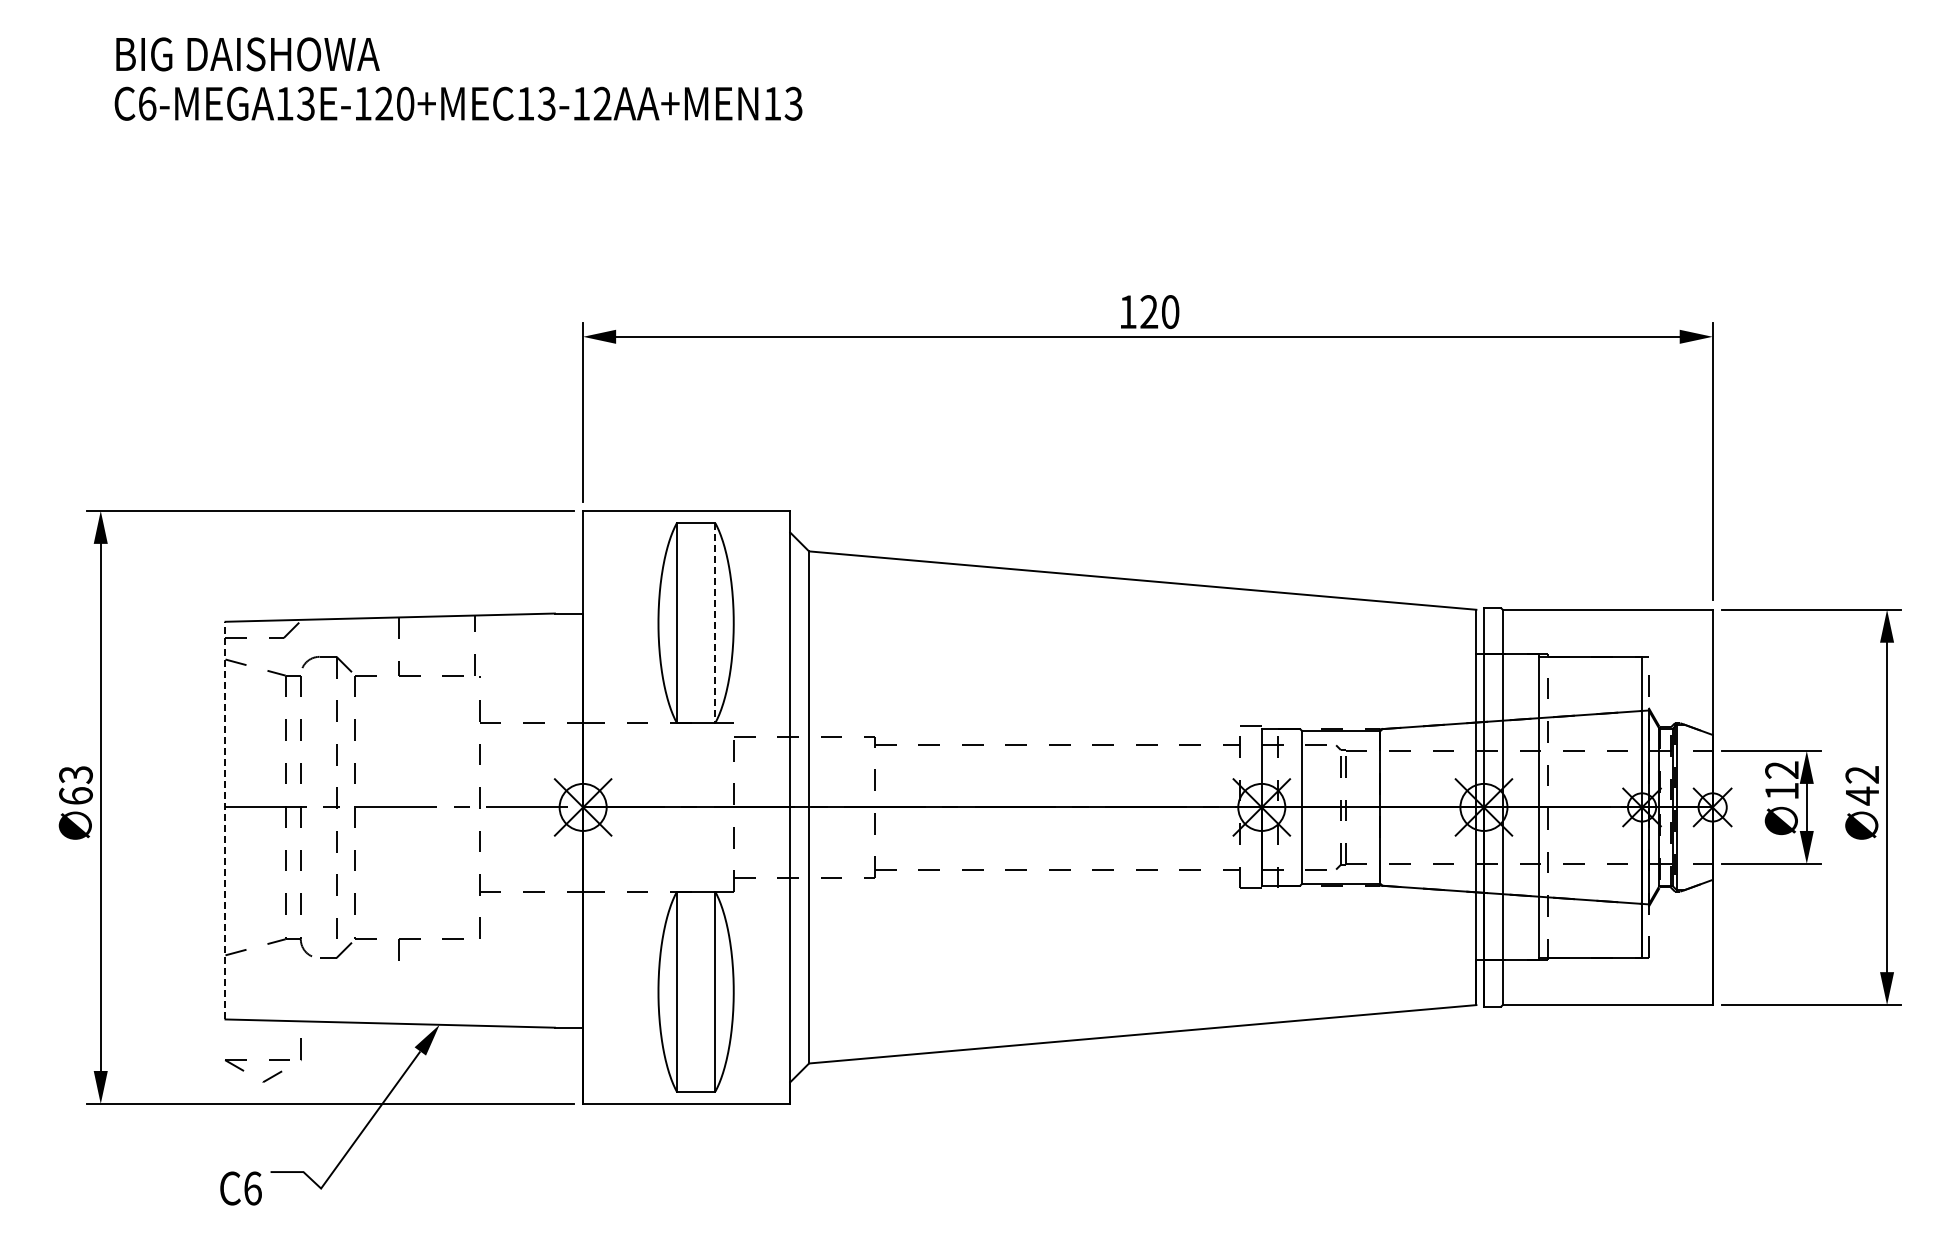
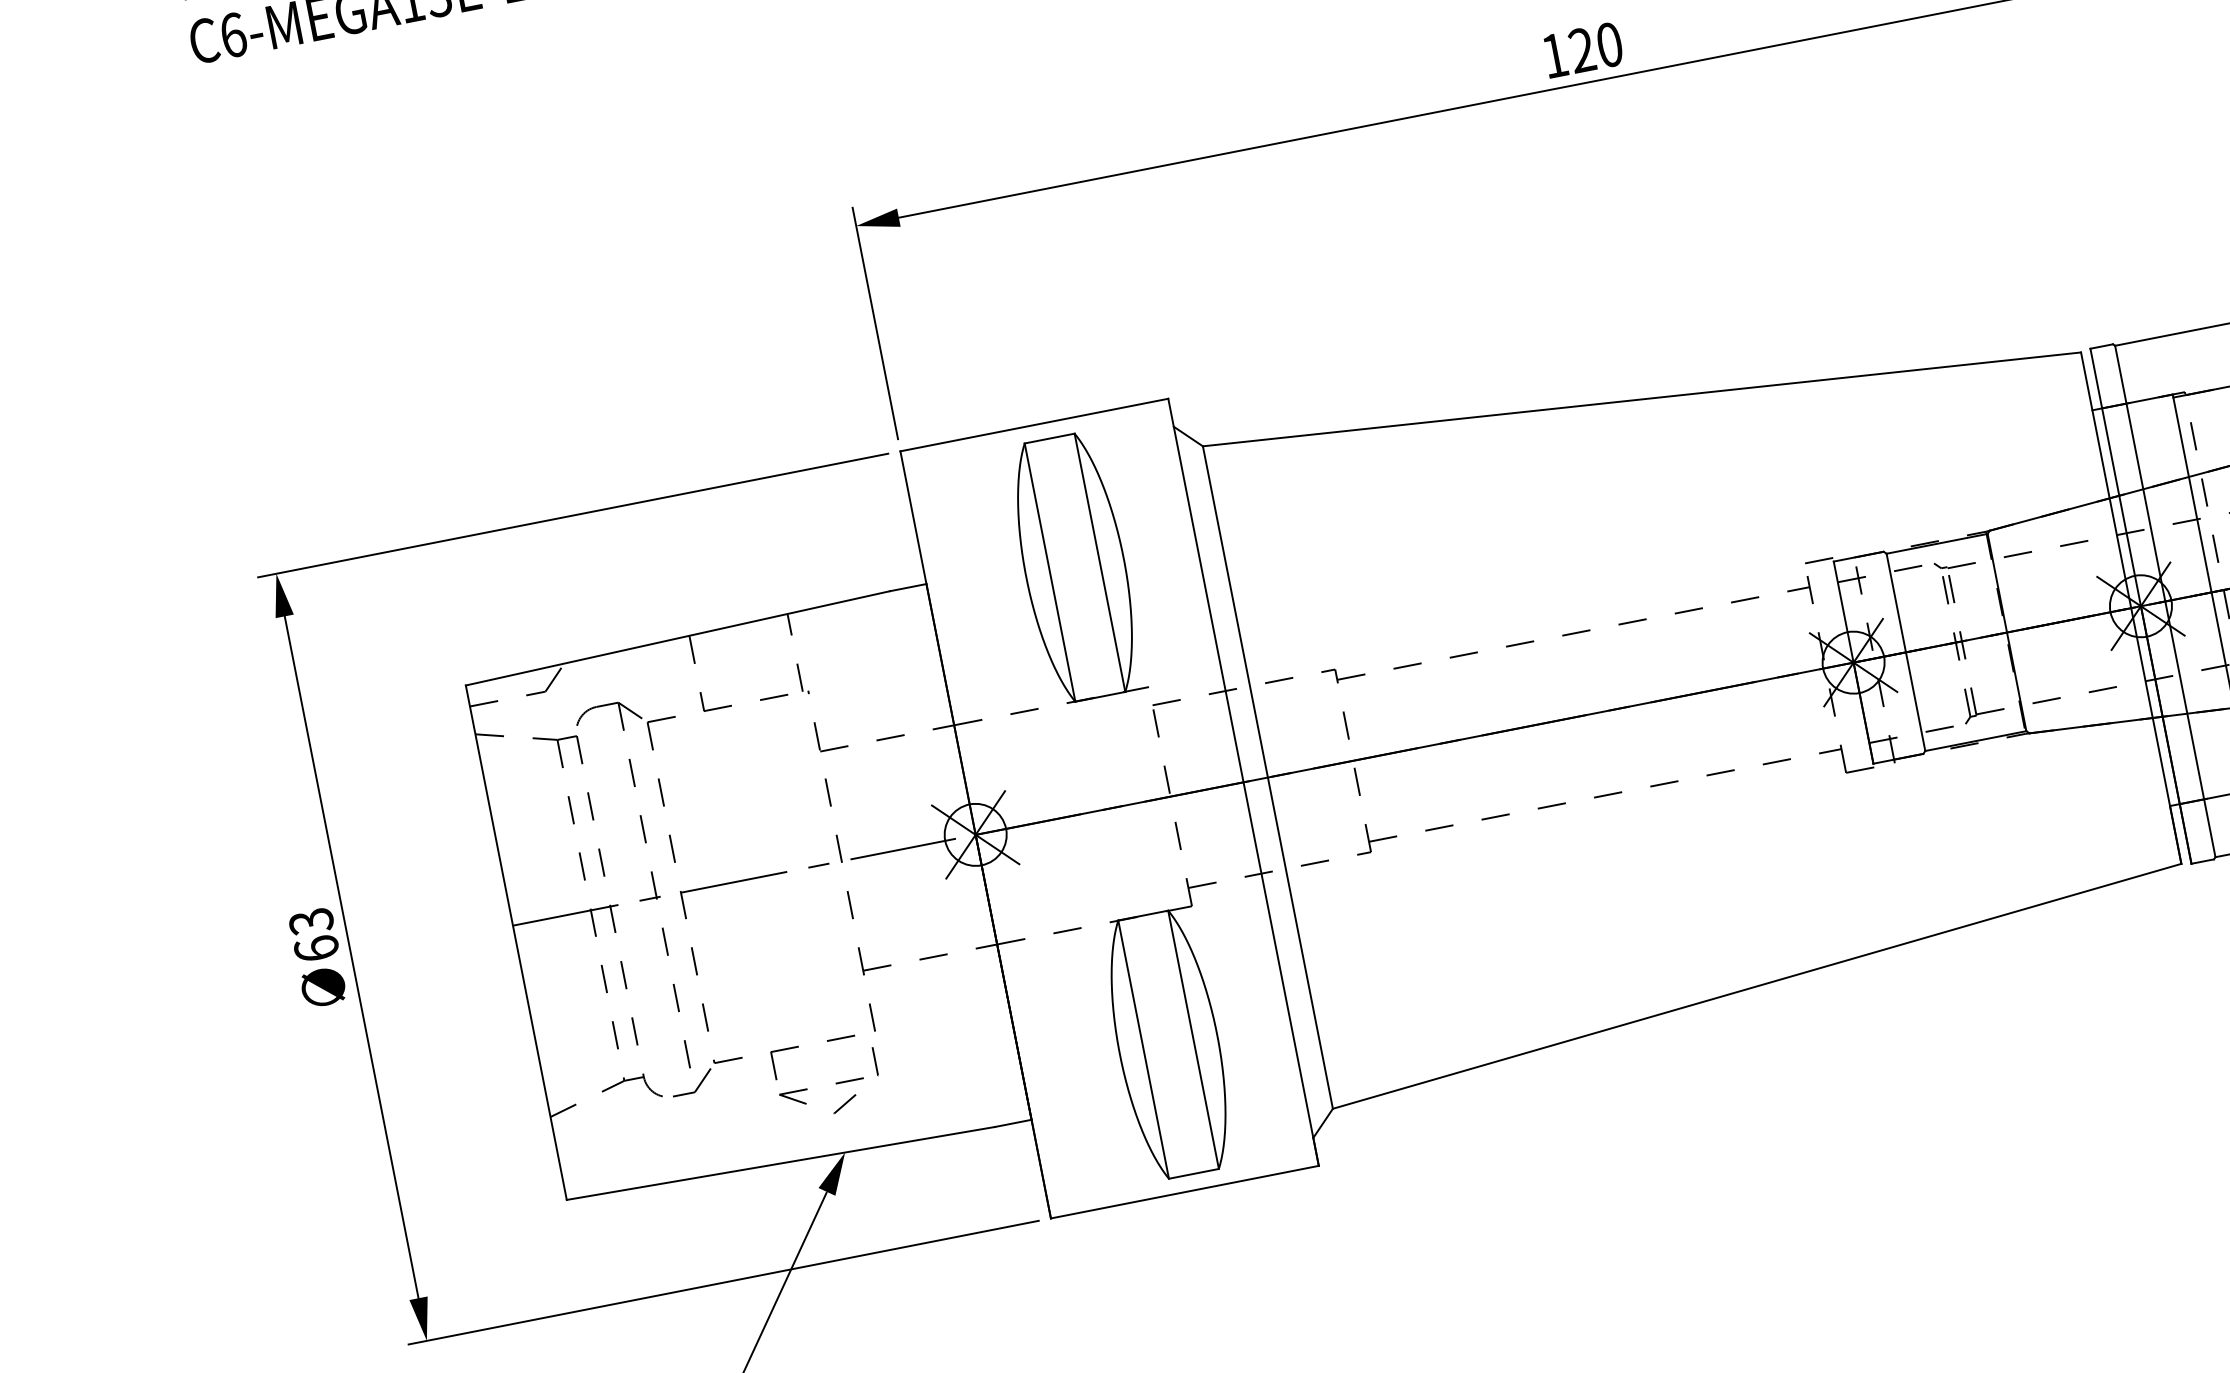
line: (715, 623) -> (1100, 563), dashed -> solid
line: (225, 820) -> (516, 942), dashed -> solid
part: (263, 1060) -> (829, 1085), moved

